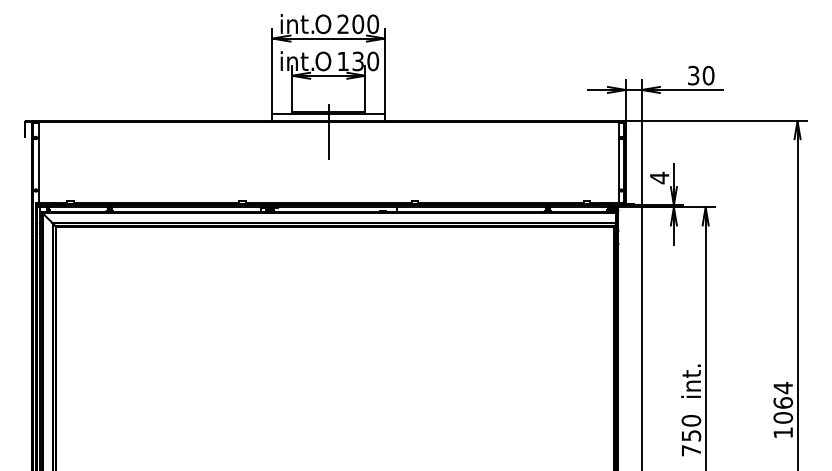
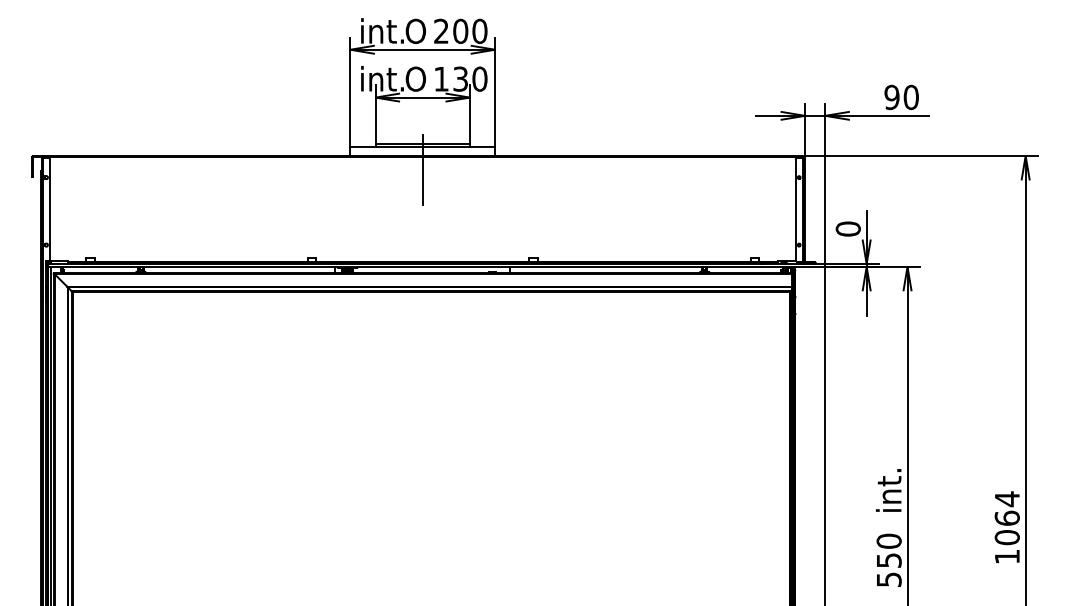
text: (693, 75) -> (891, 97), 30 -> 90
text: (659, 178) -> (847, 229), 4 -> 0
text: (691, 450) -> (889, 579), 750 -> 550

